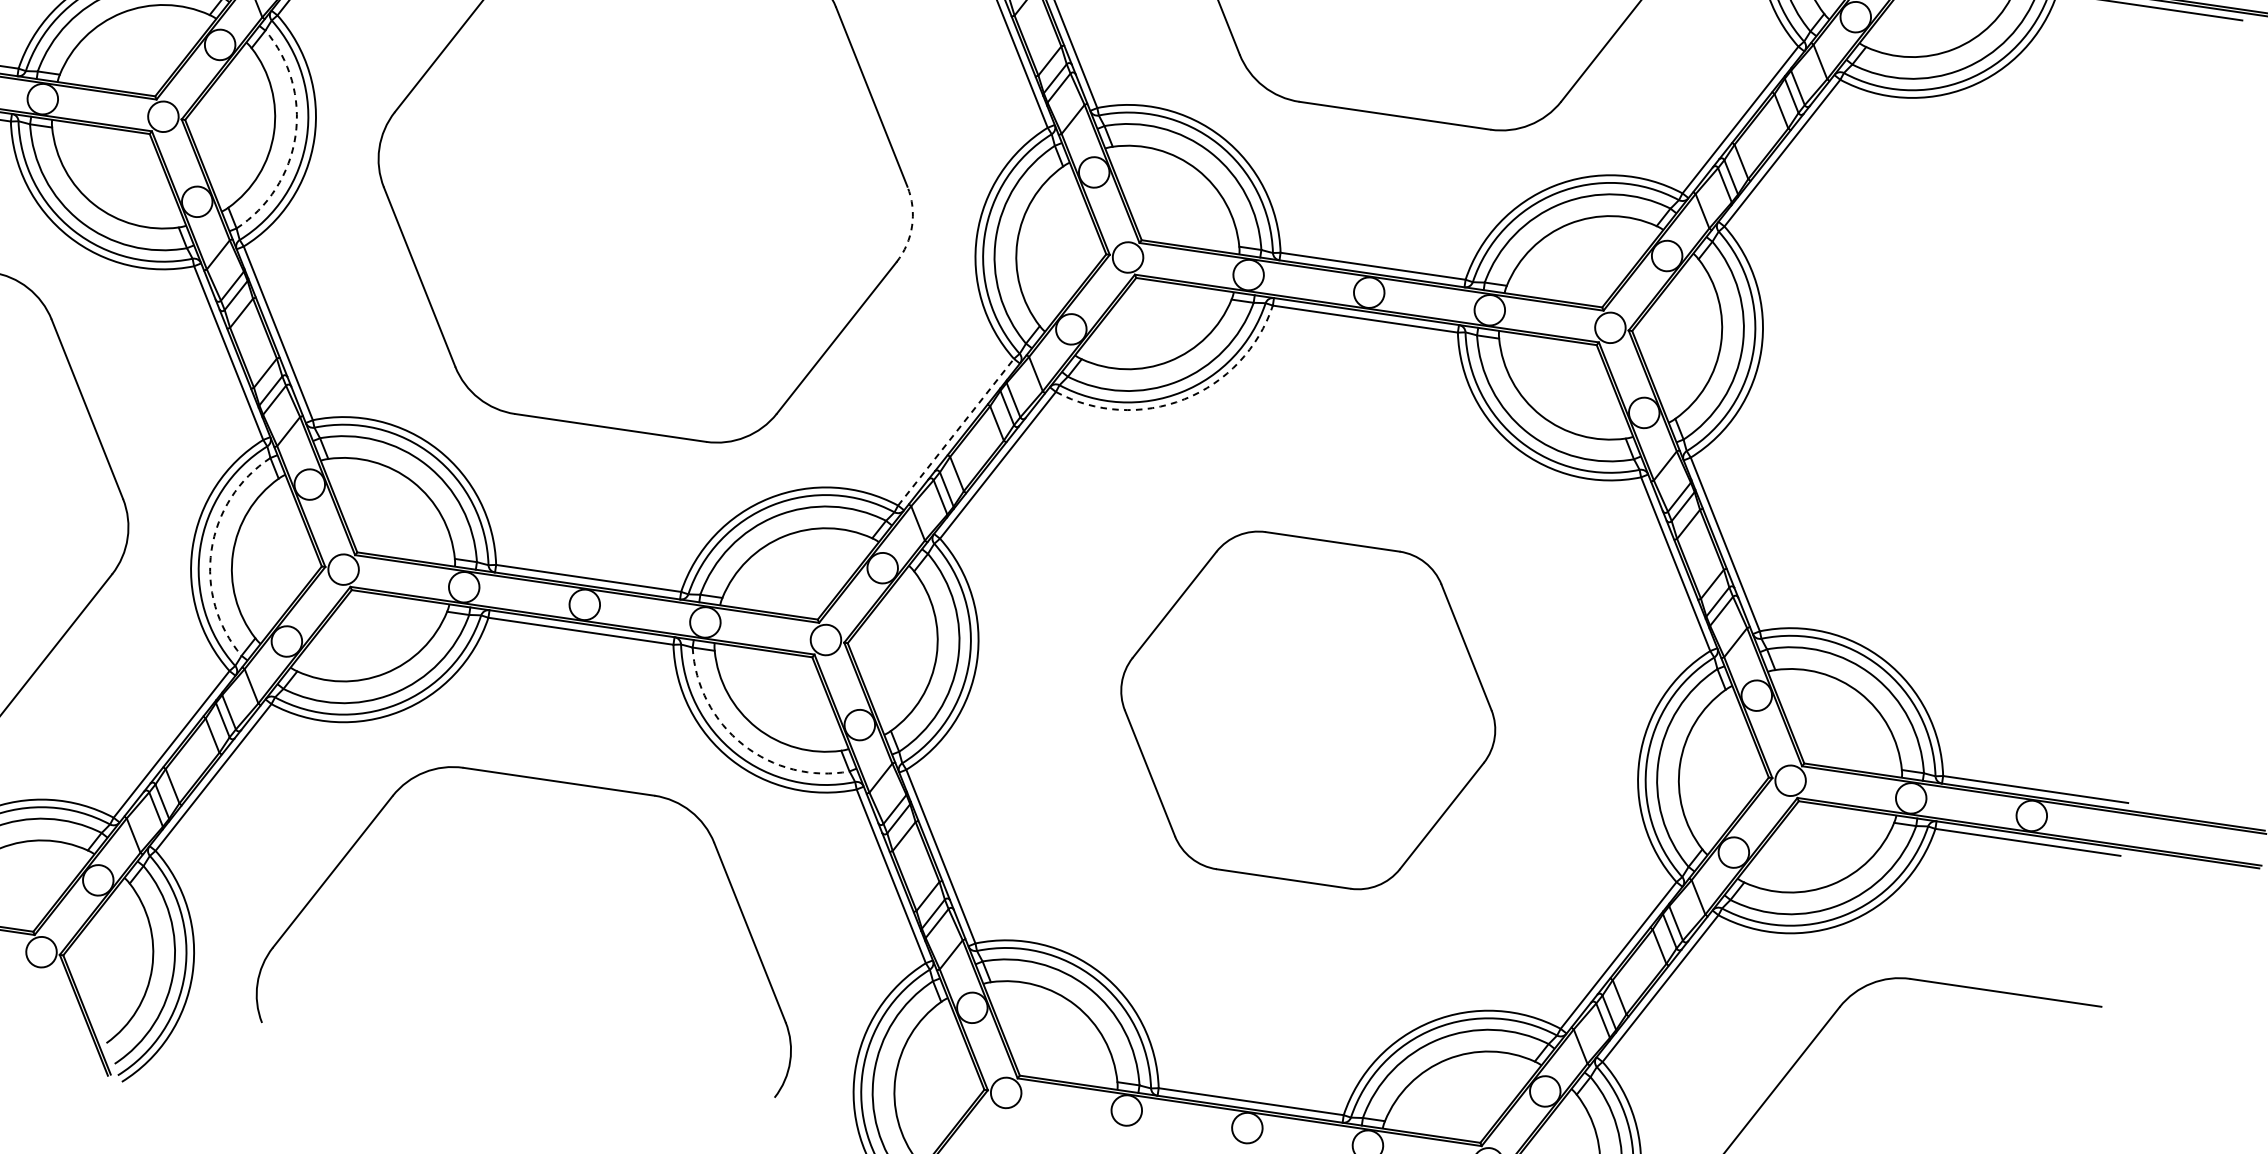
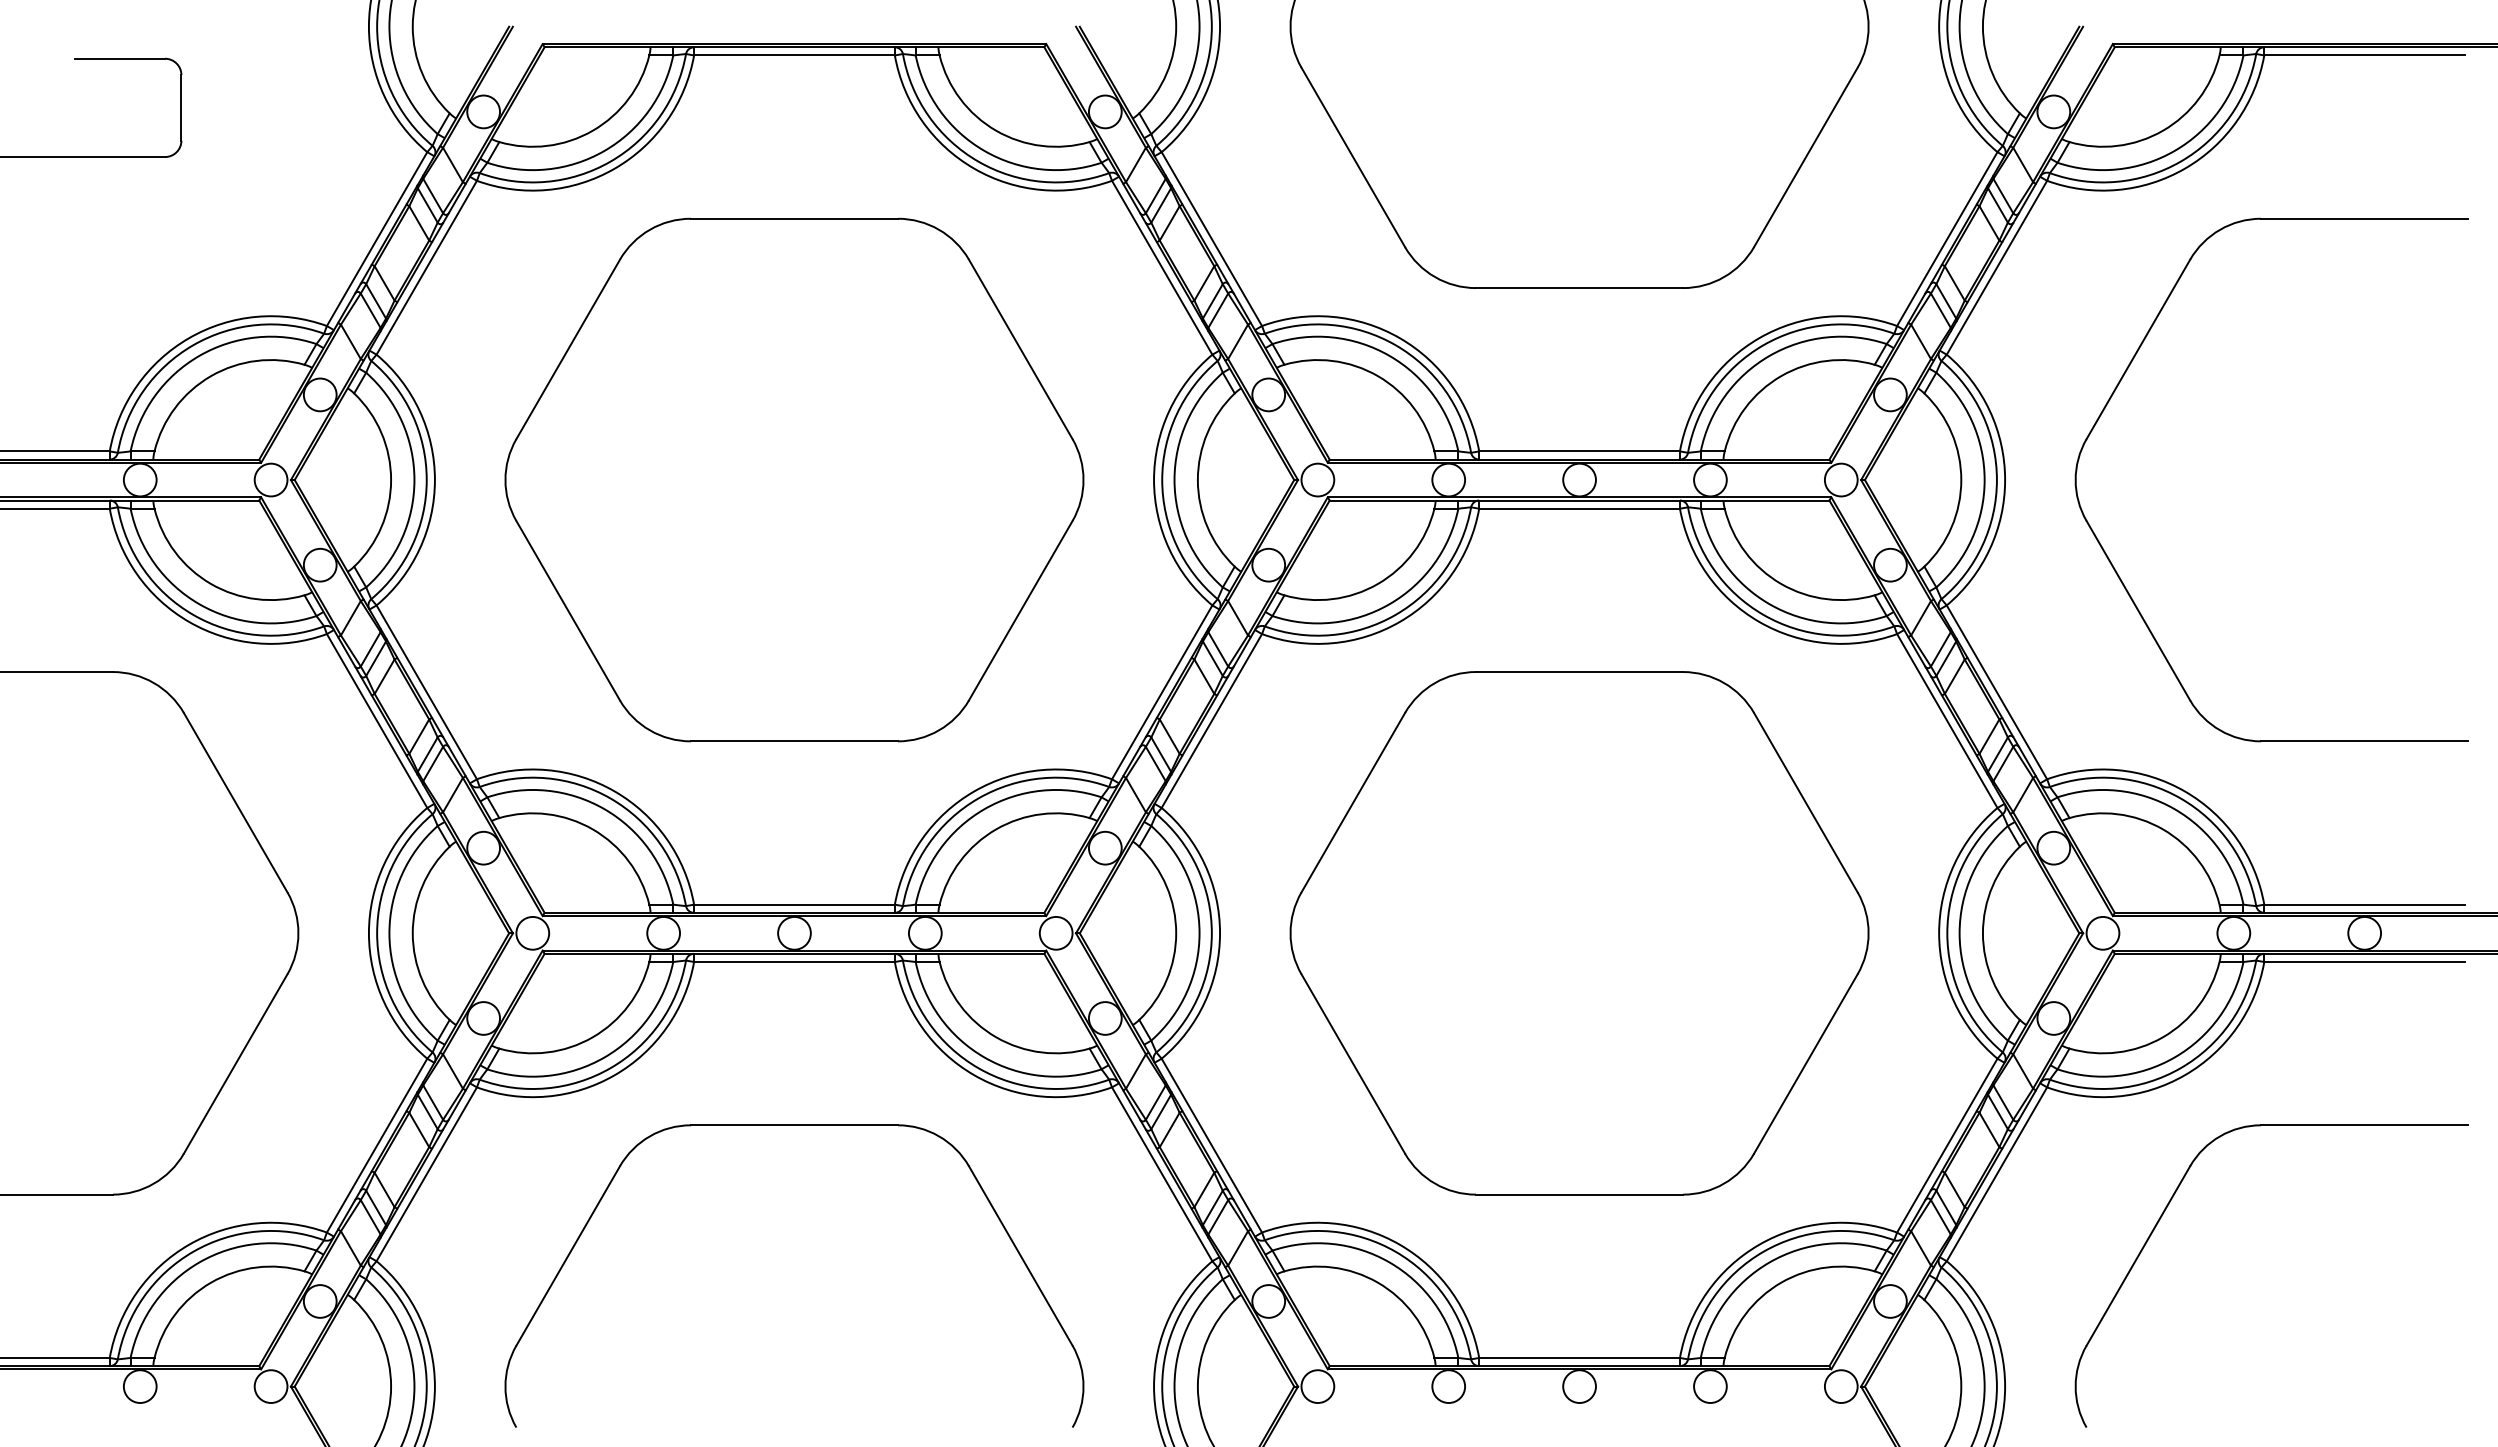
arc: (295, 136) -> (414, 480), dashed -> solid
arc: (912, 226) -> (1083, 480), dashed -> solid
part: (1878, 278) -> (2118, 386), added
arc: (1184, 398) -> (1399, 621), dashed -> solid
line: (956, 431) -> (1162, 691), dashed -> solid
arc: (211, 550) -> (389, 933), dashed -> solid
part: (1308, 710) -> (1579, 933), size x1.43
arc: (743, 744) -> (984, 1057), dashed -> solid

